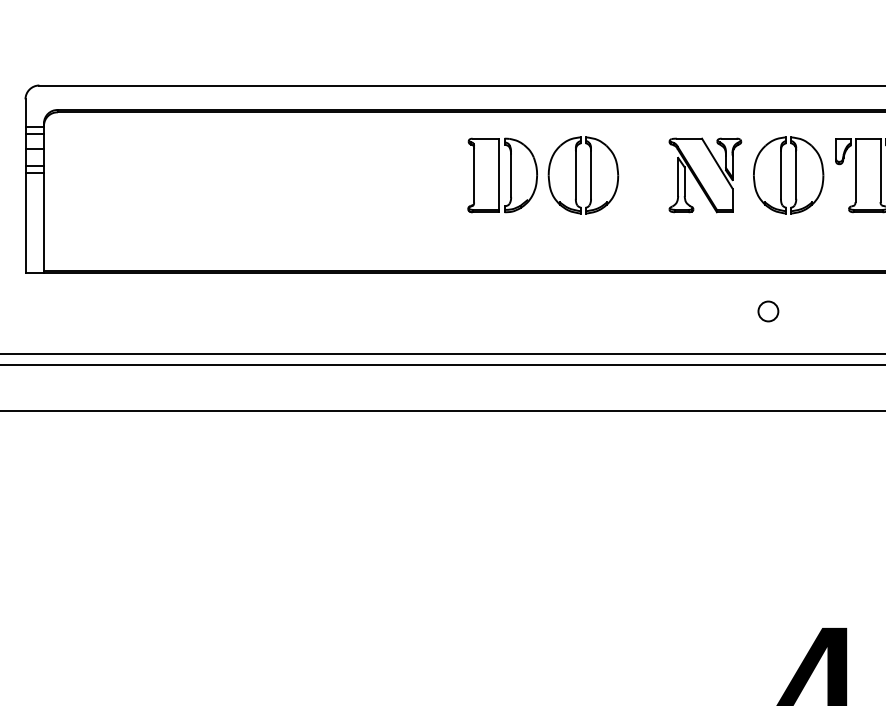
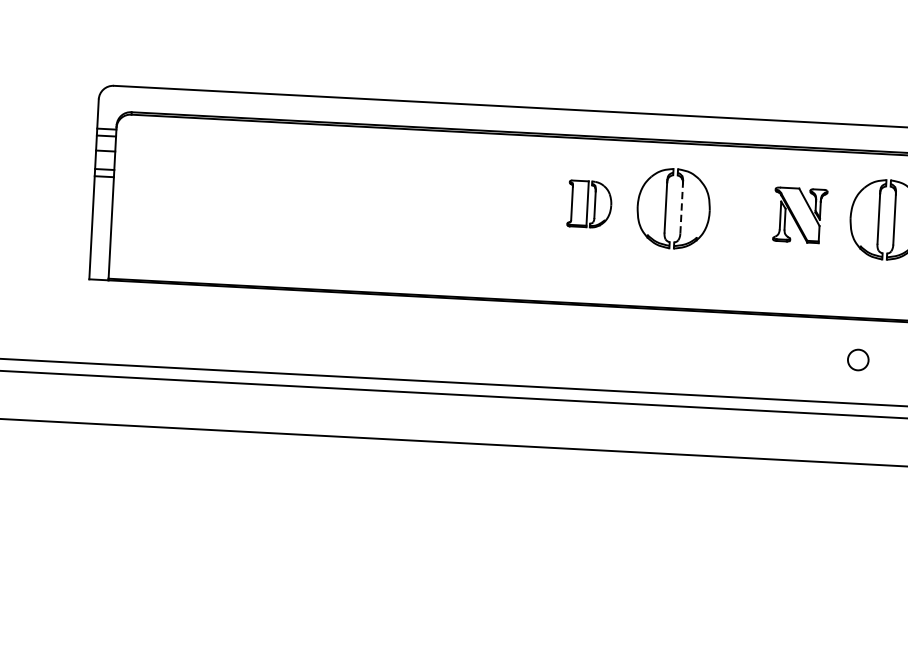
line: (591, 174) -> (682, 208), solid -> dashed
part: (502, 175) -> (589, 204), size x0.6
part: (705, 175) -> (800, 215), size x0.7

